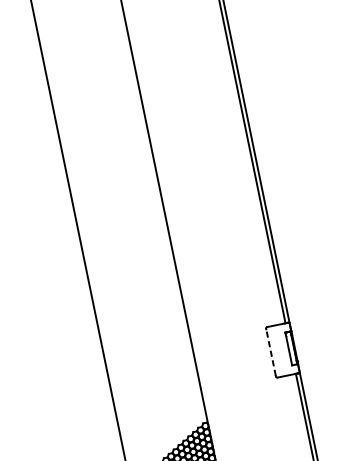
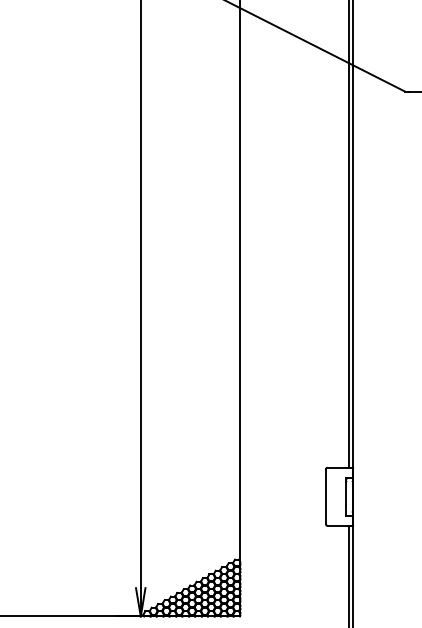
line: (271, 352) -> (326, 496), dashed -> solid

